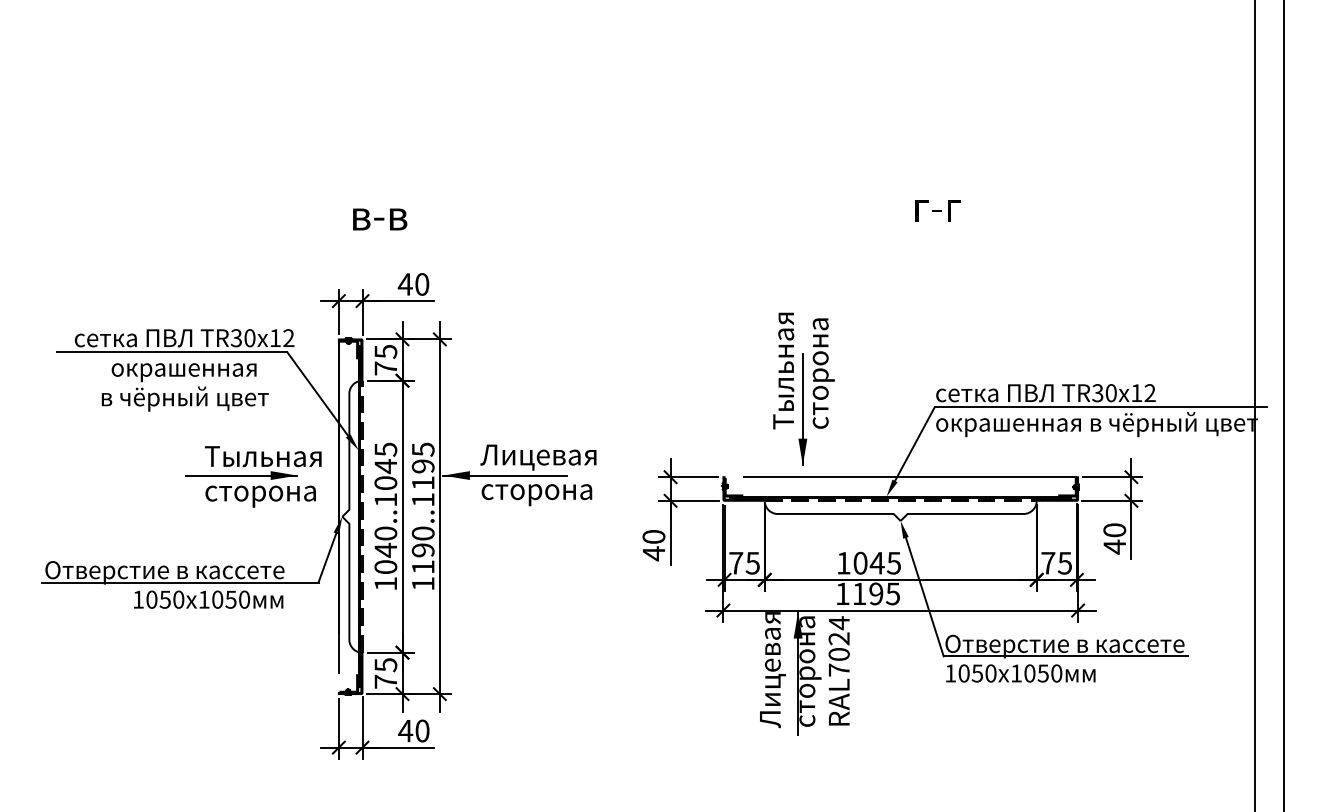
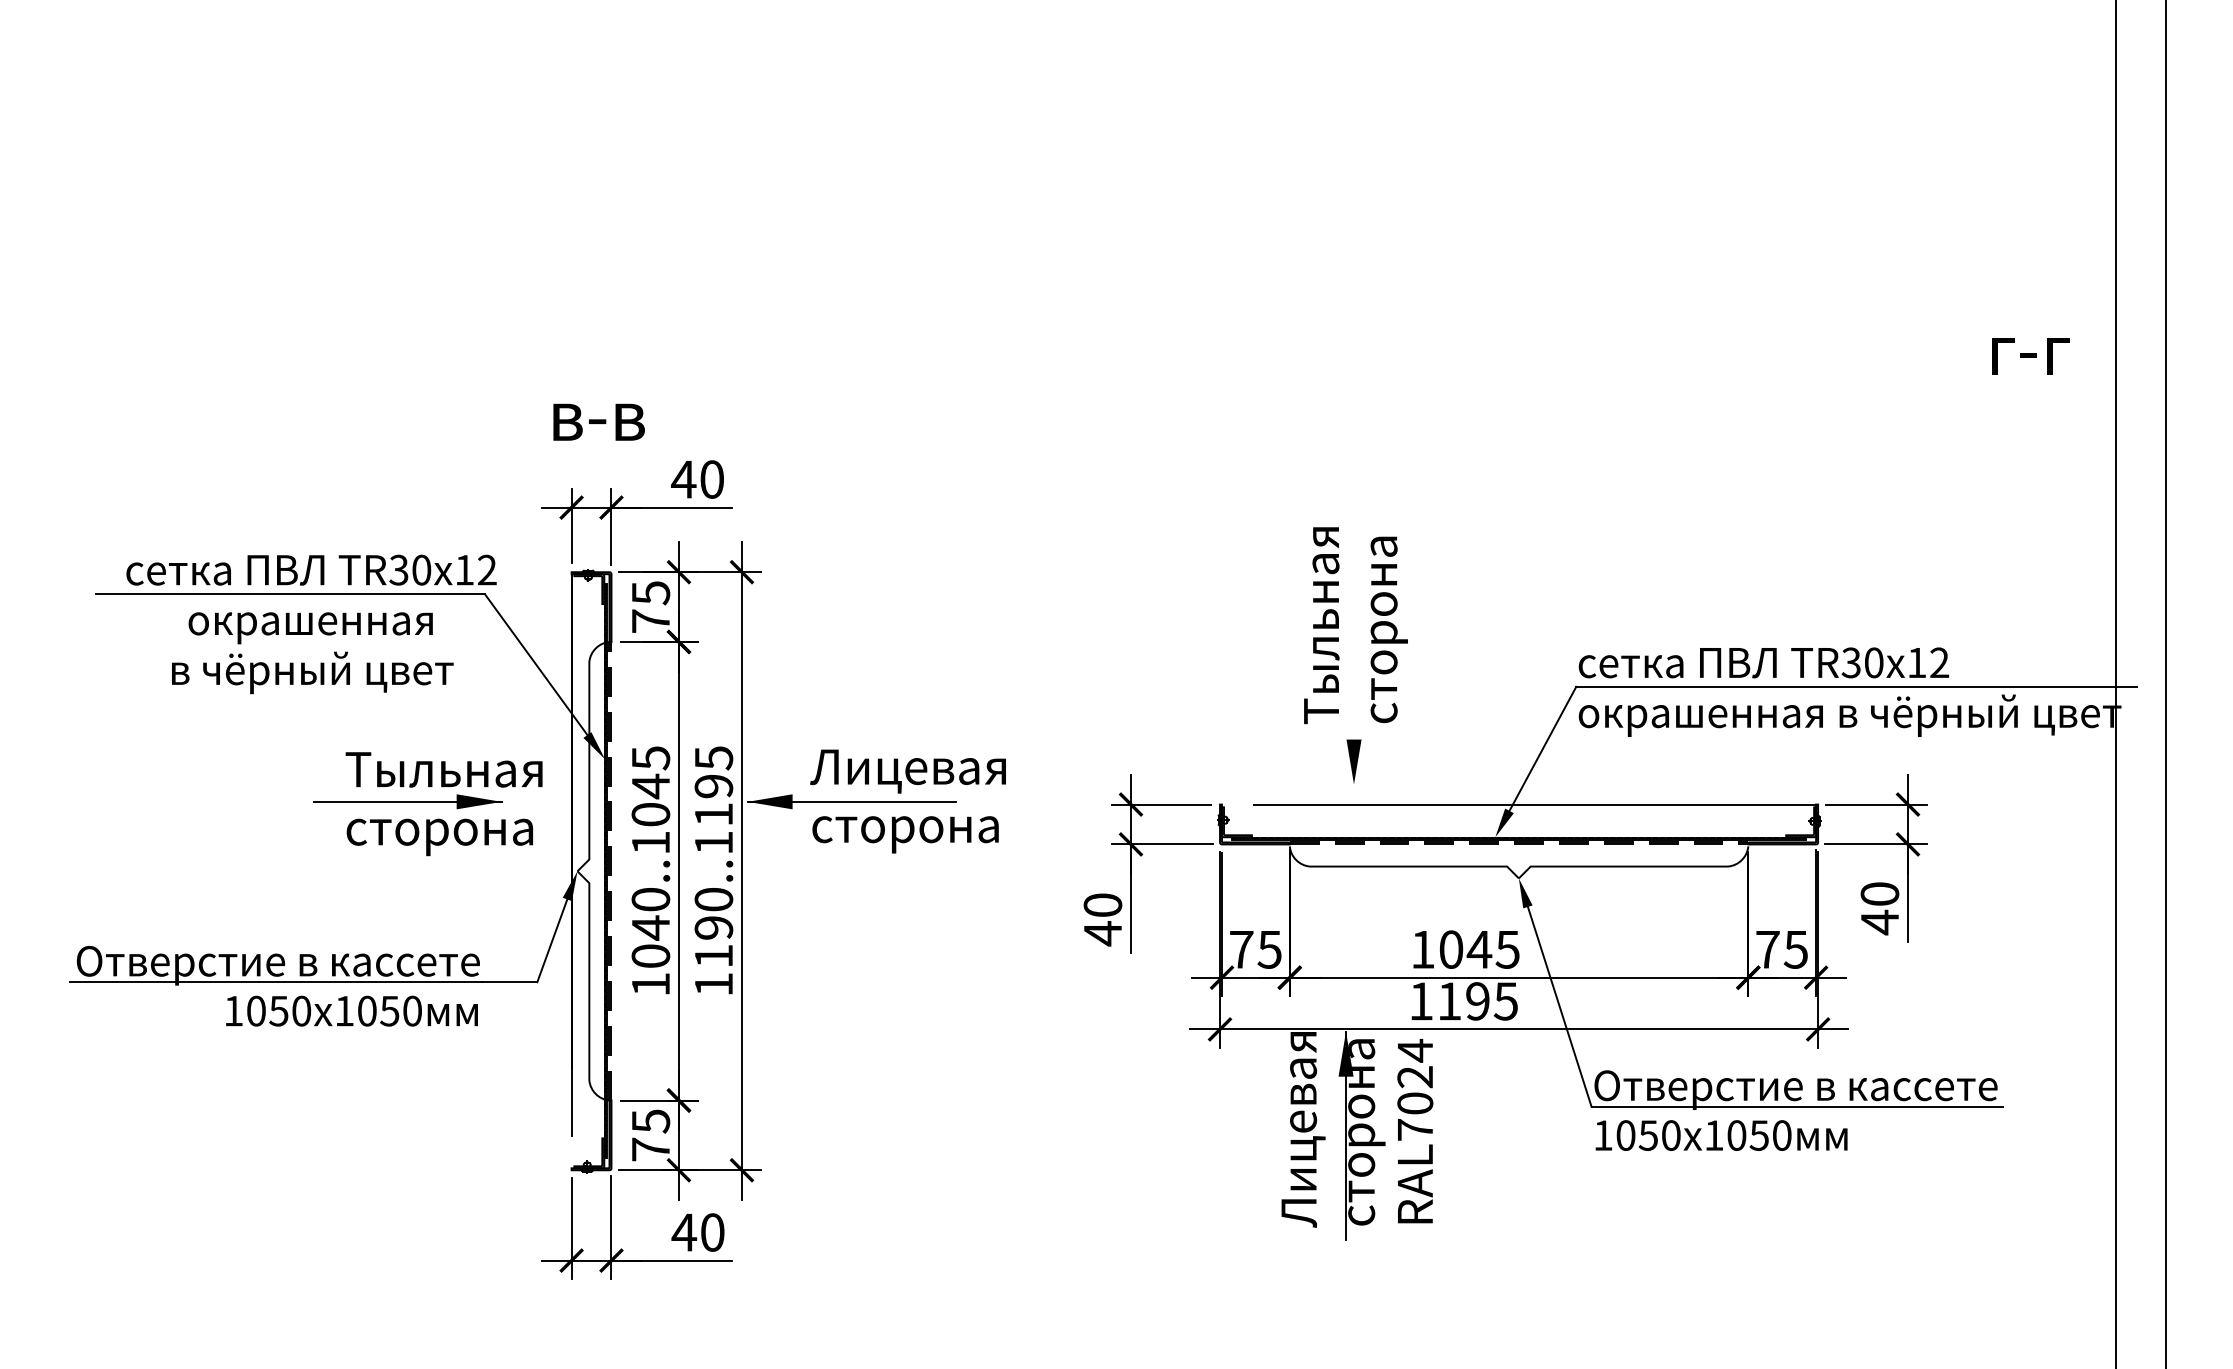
text: (937, 210) -> (2029, 354), moved
text: (380, 219) -> (599, 422), moved
line: (802, 409) -> (1353, 690), removed

